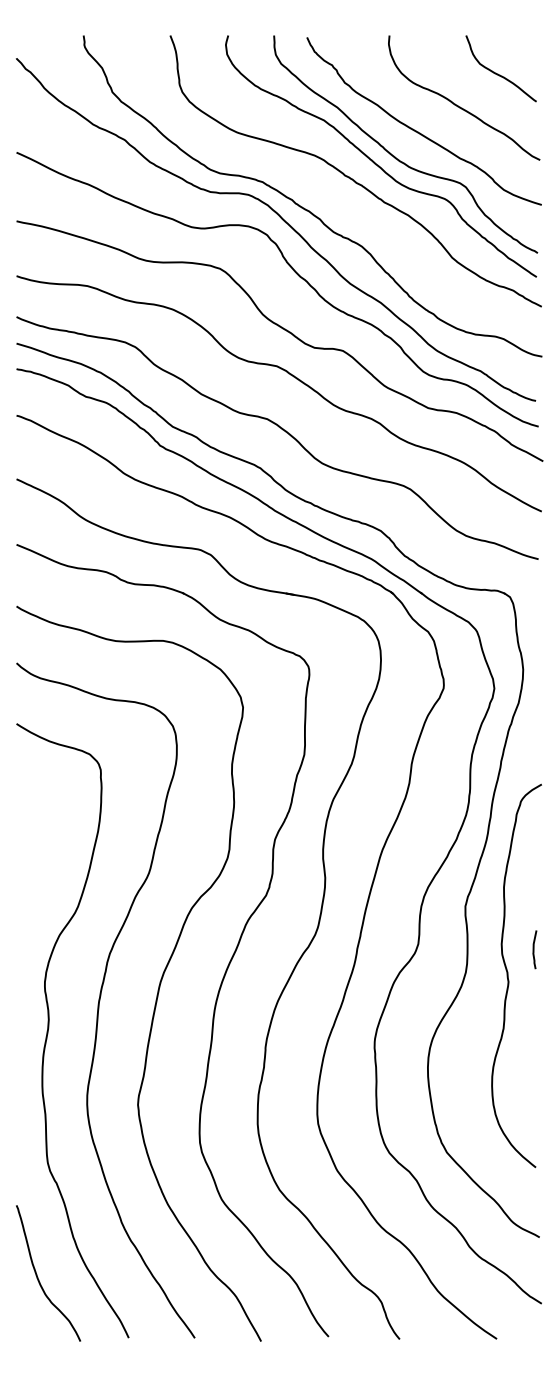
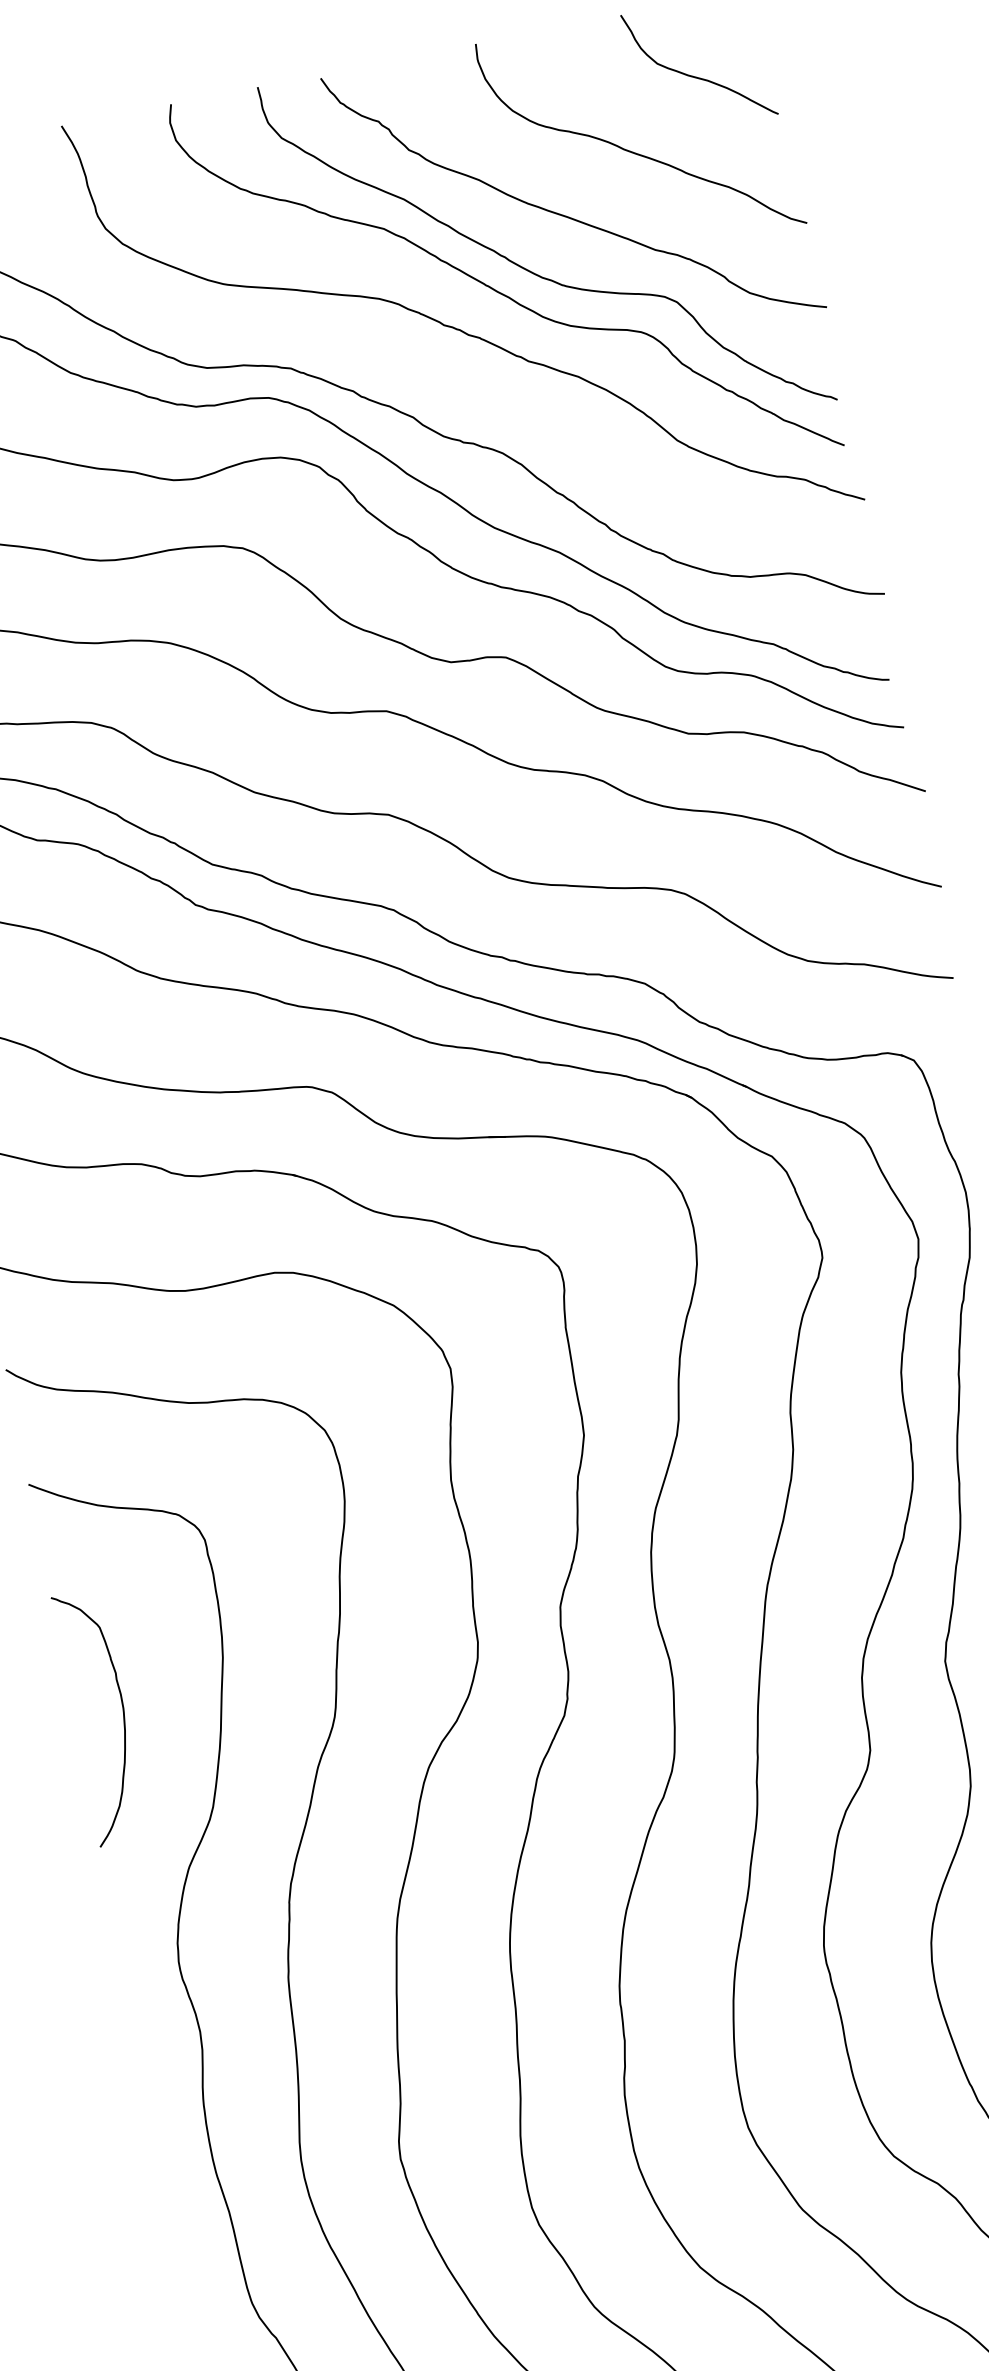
curve: (40, 852) -> (121, 1718), added

